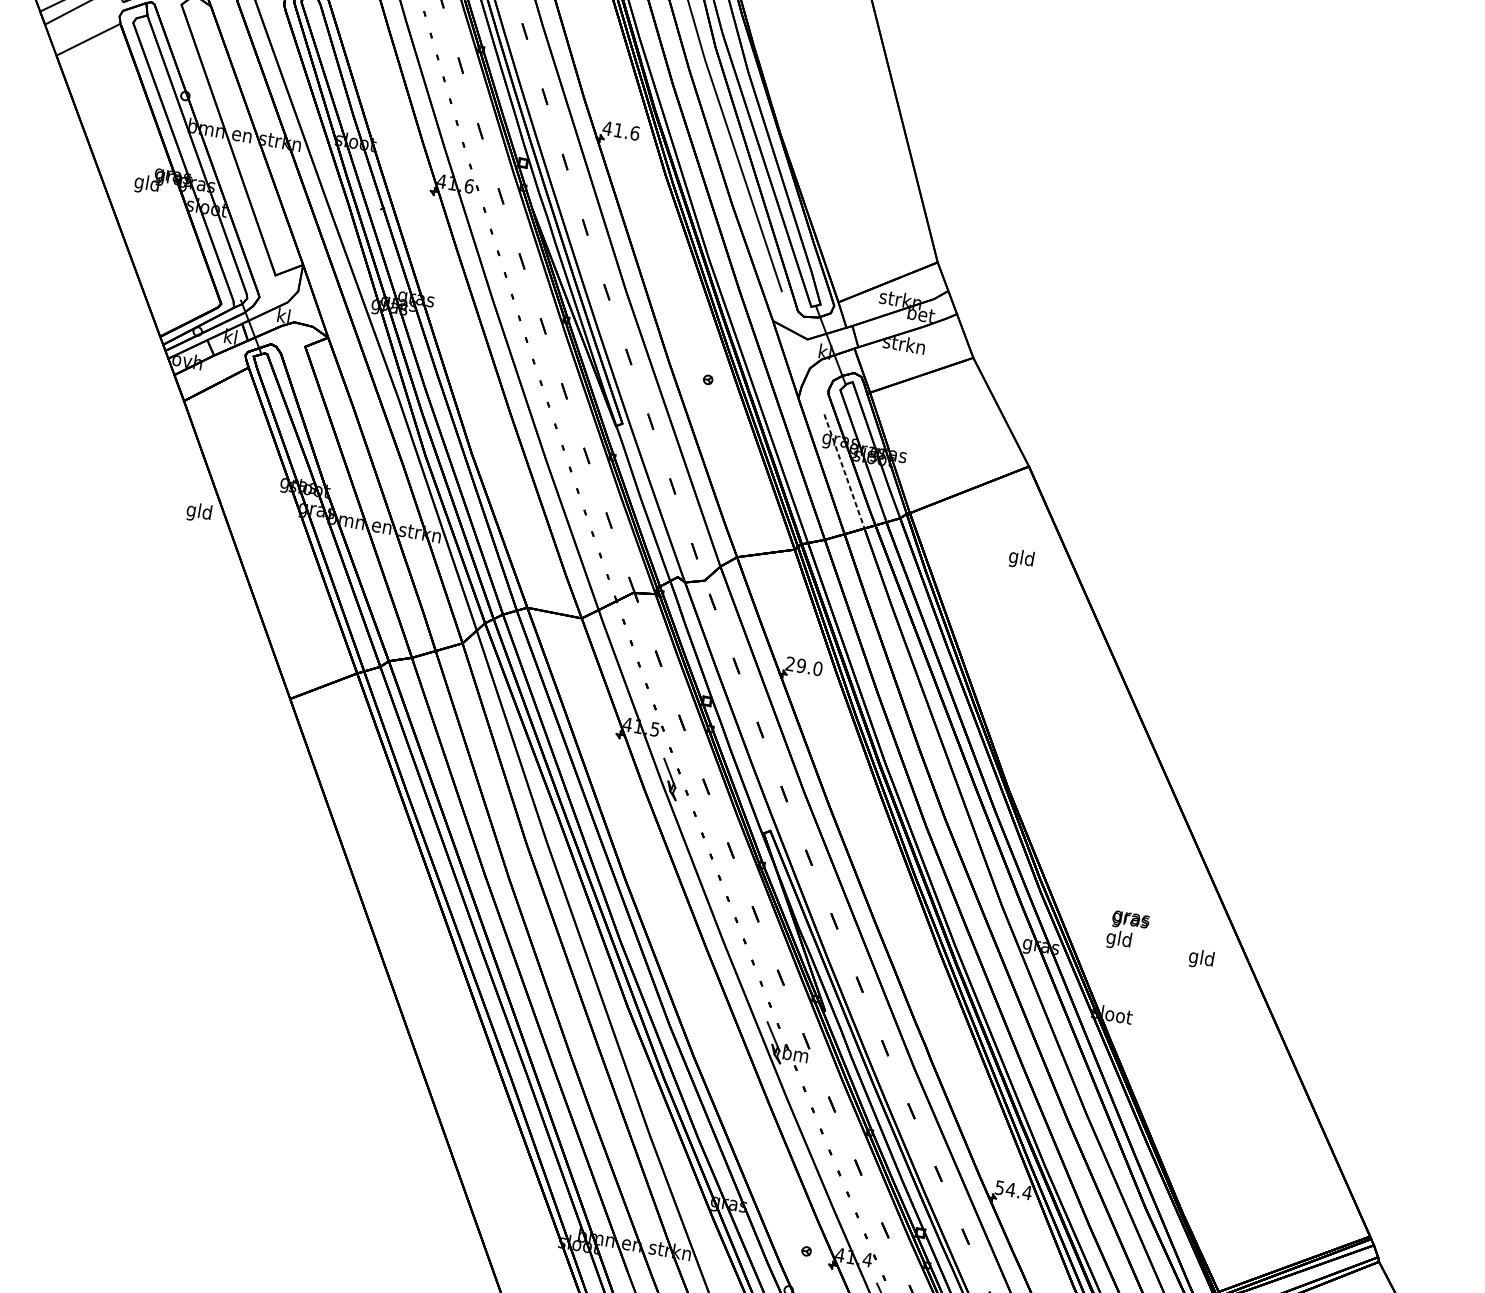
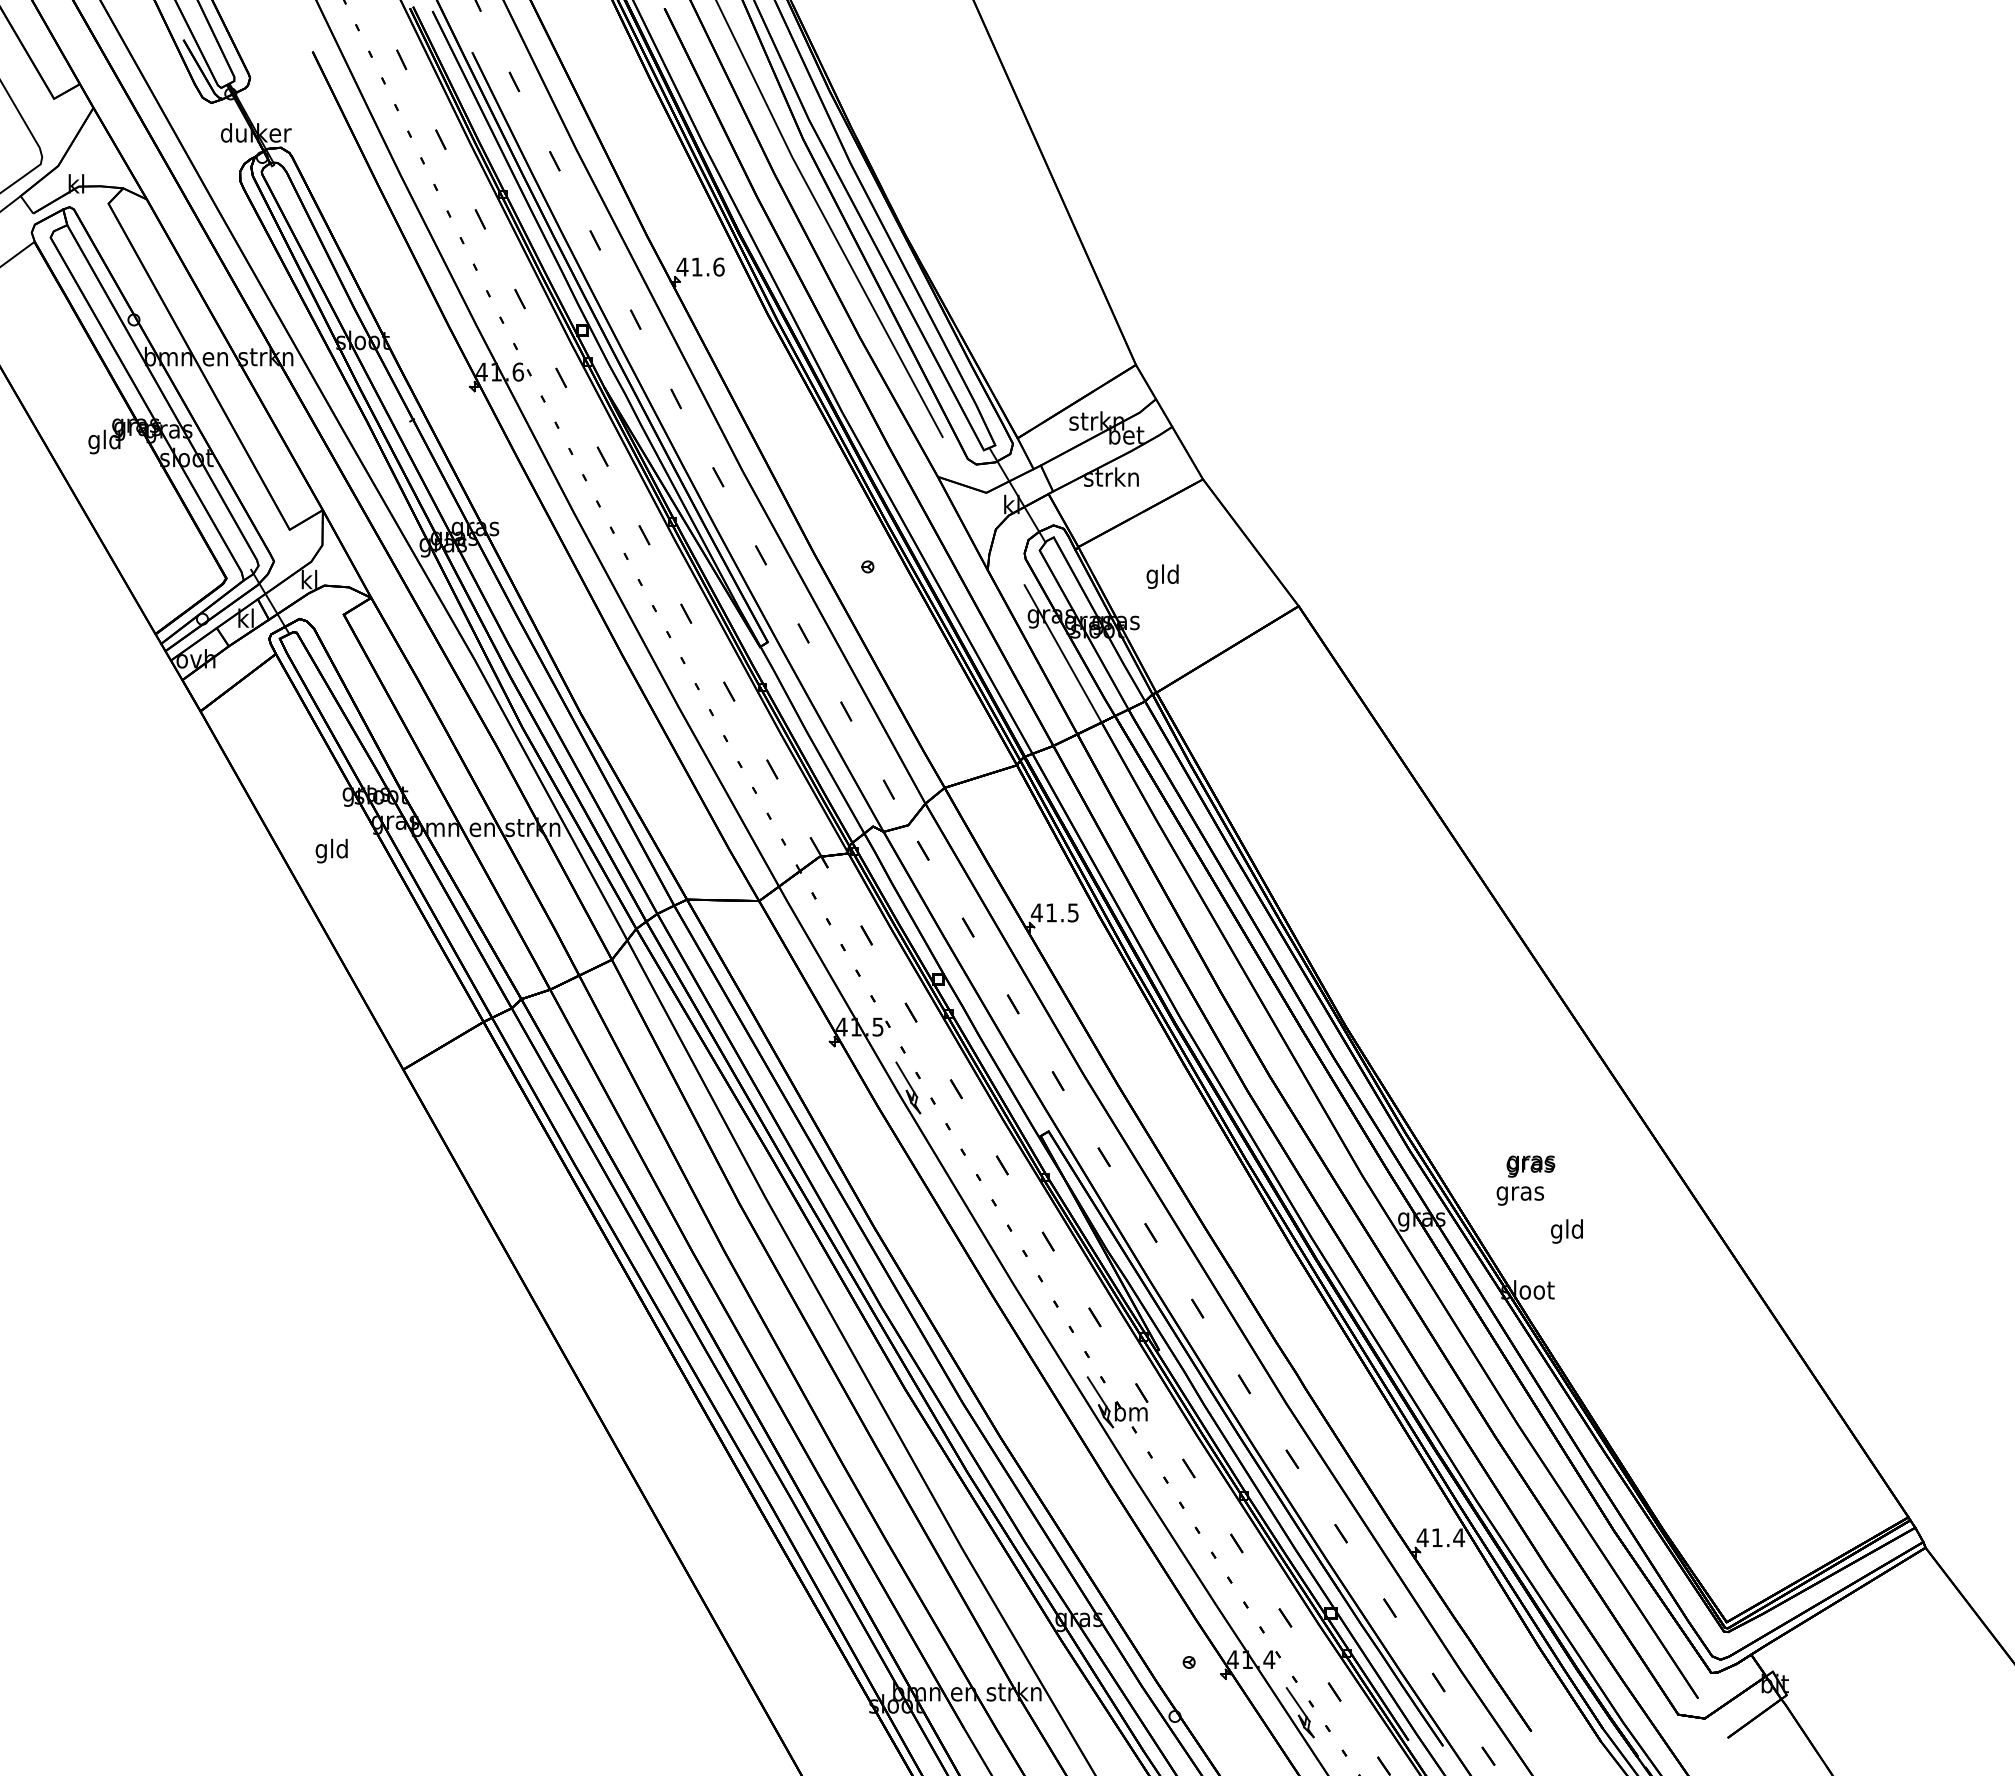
line: (844, 471) -> (1063, 653), dashed -> solid
text: (198, 512) -> (331, 850), moved
text: (1021, 558) -> (1162, 576), moved
text: (803, 666) -> (1054, 912), 29.0 -> 41.5
text: (1119, 940) -> (1520, 1193), gld -> gras
text: (1200, 959) -> (1566, 1231), moved
text: (1004, 1188) -> (1429, 1537), 54.4 -> 41.4

